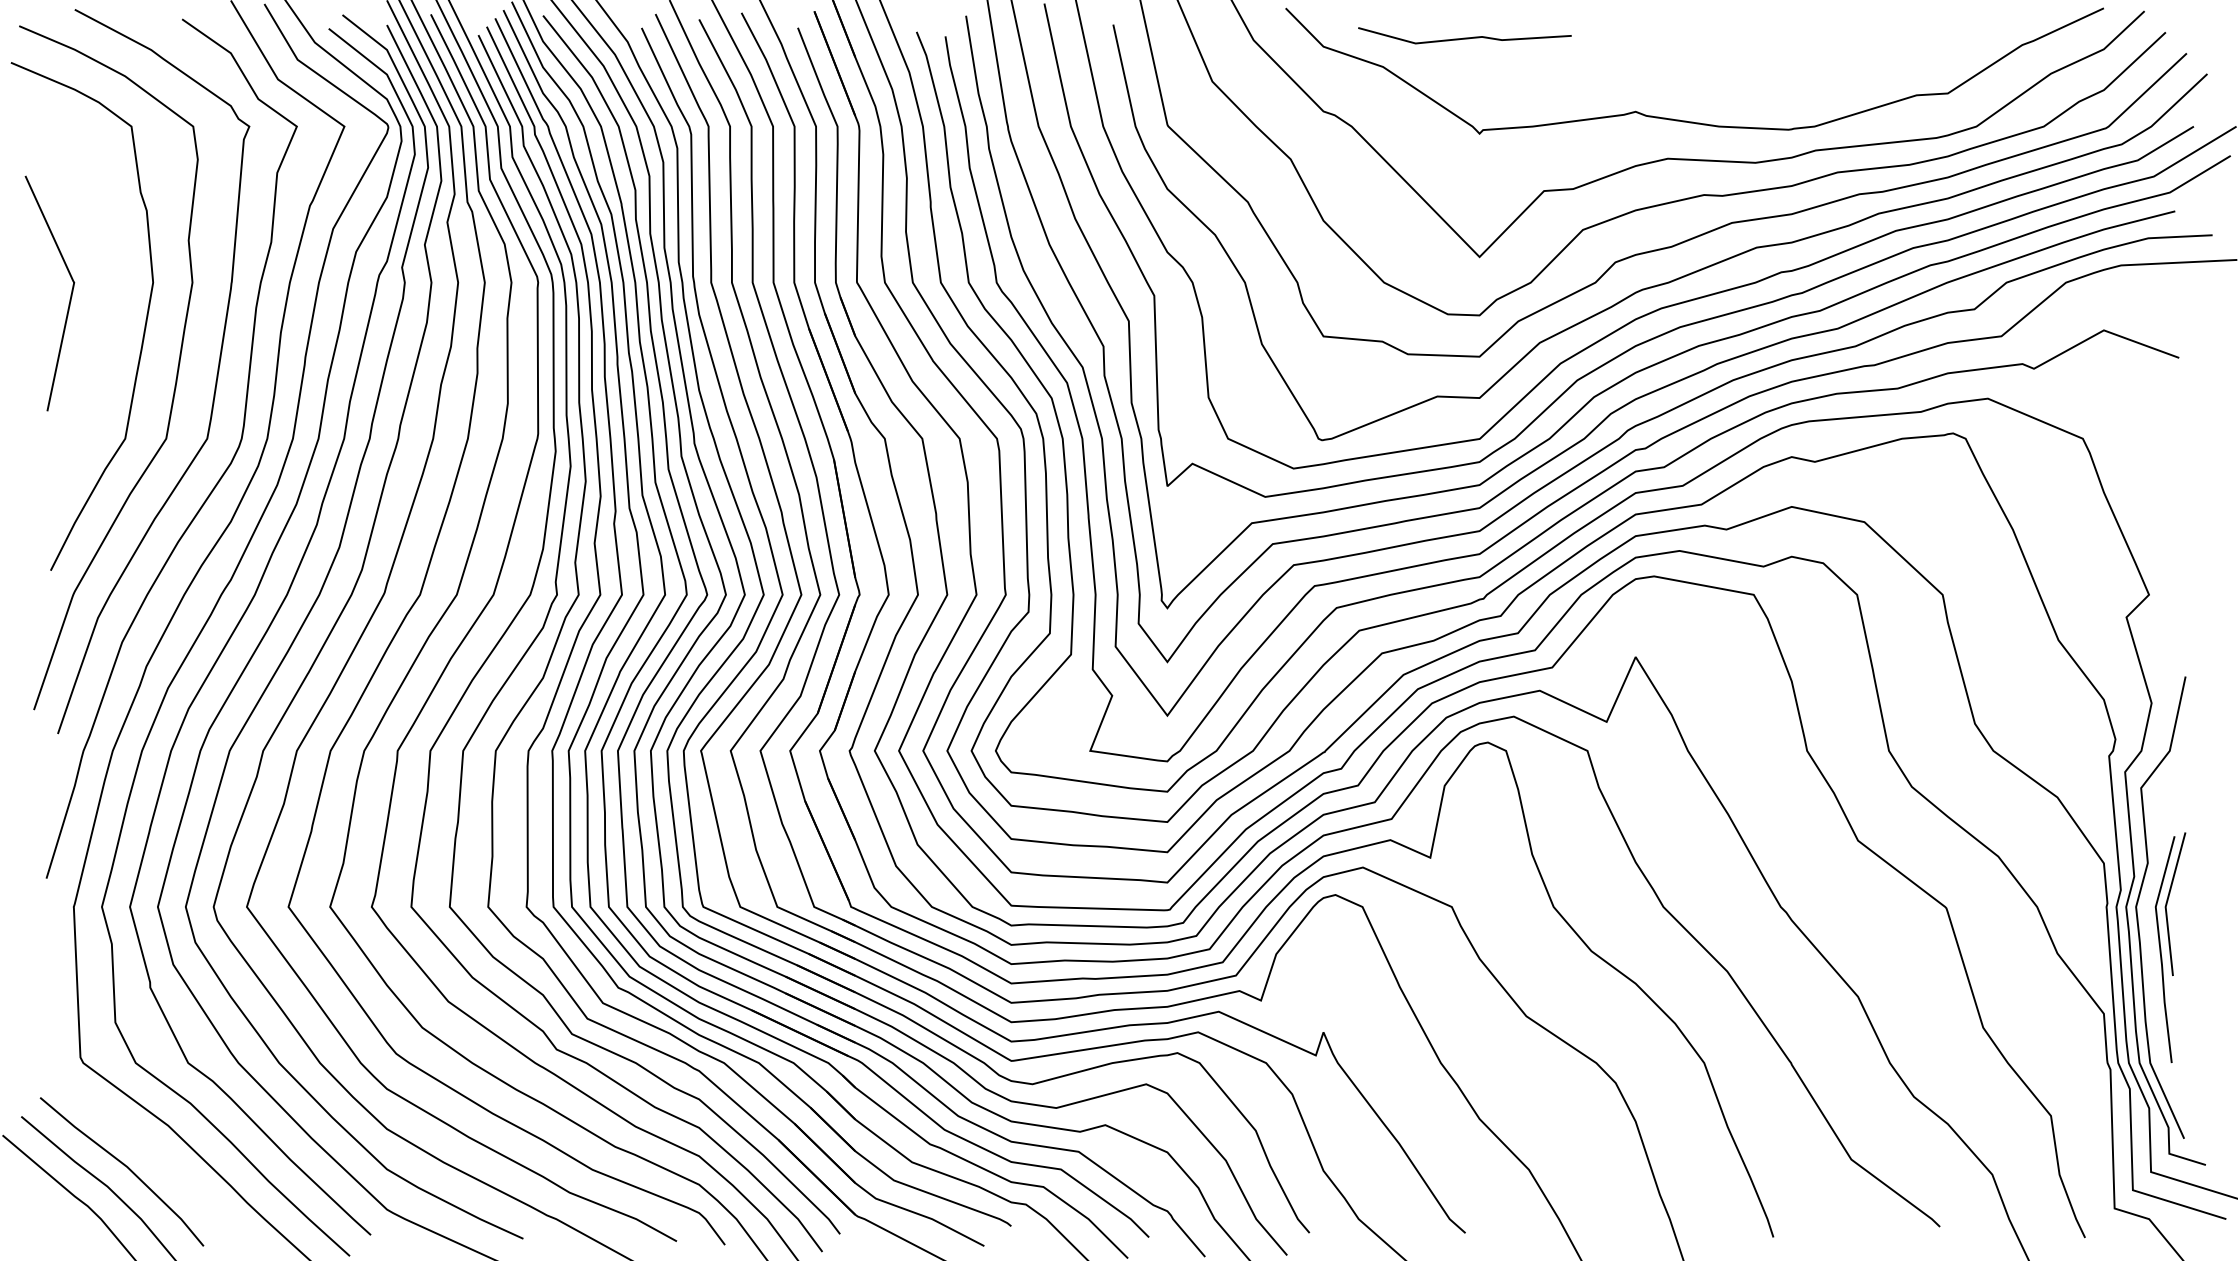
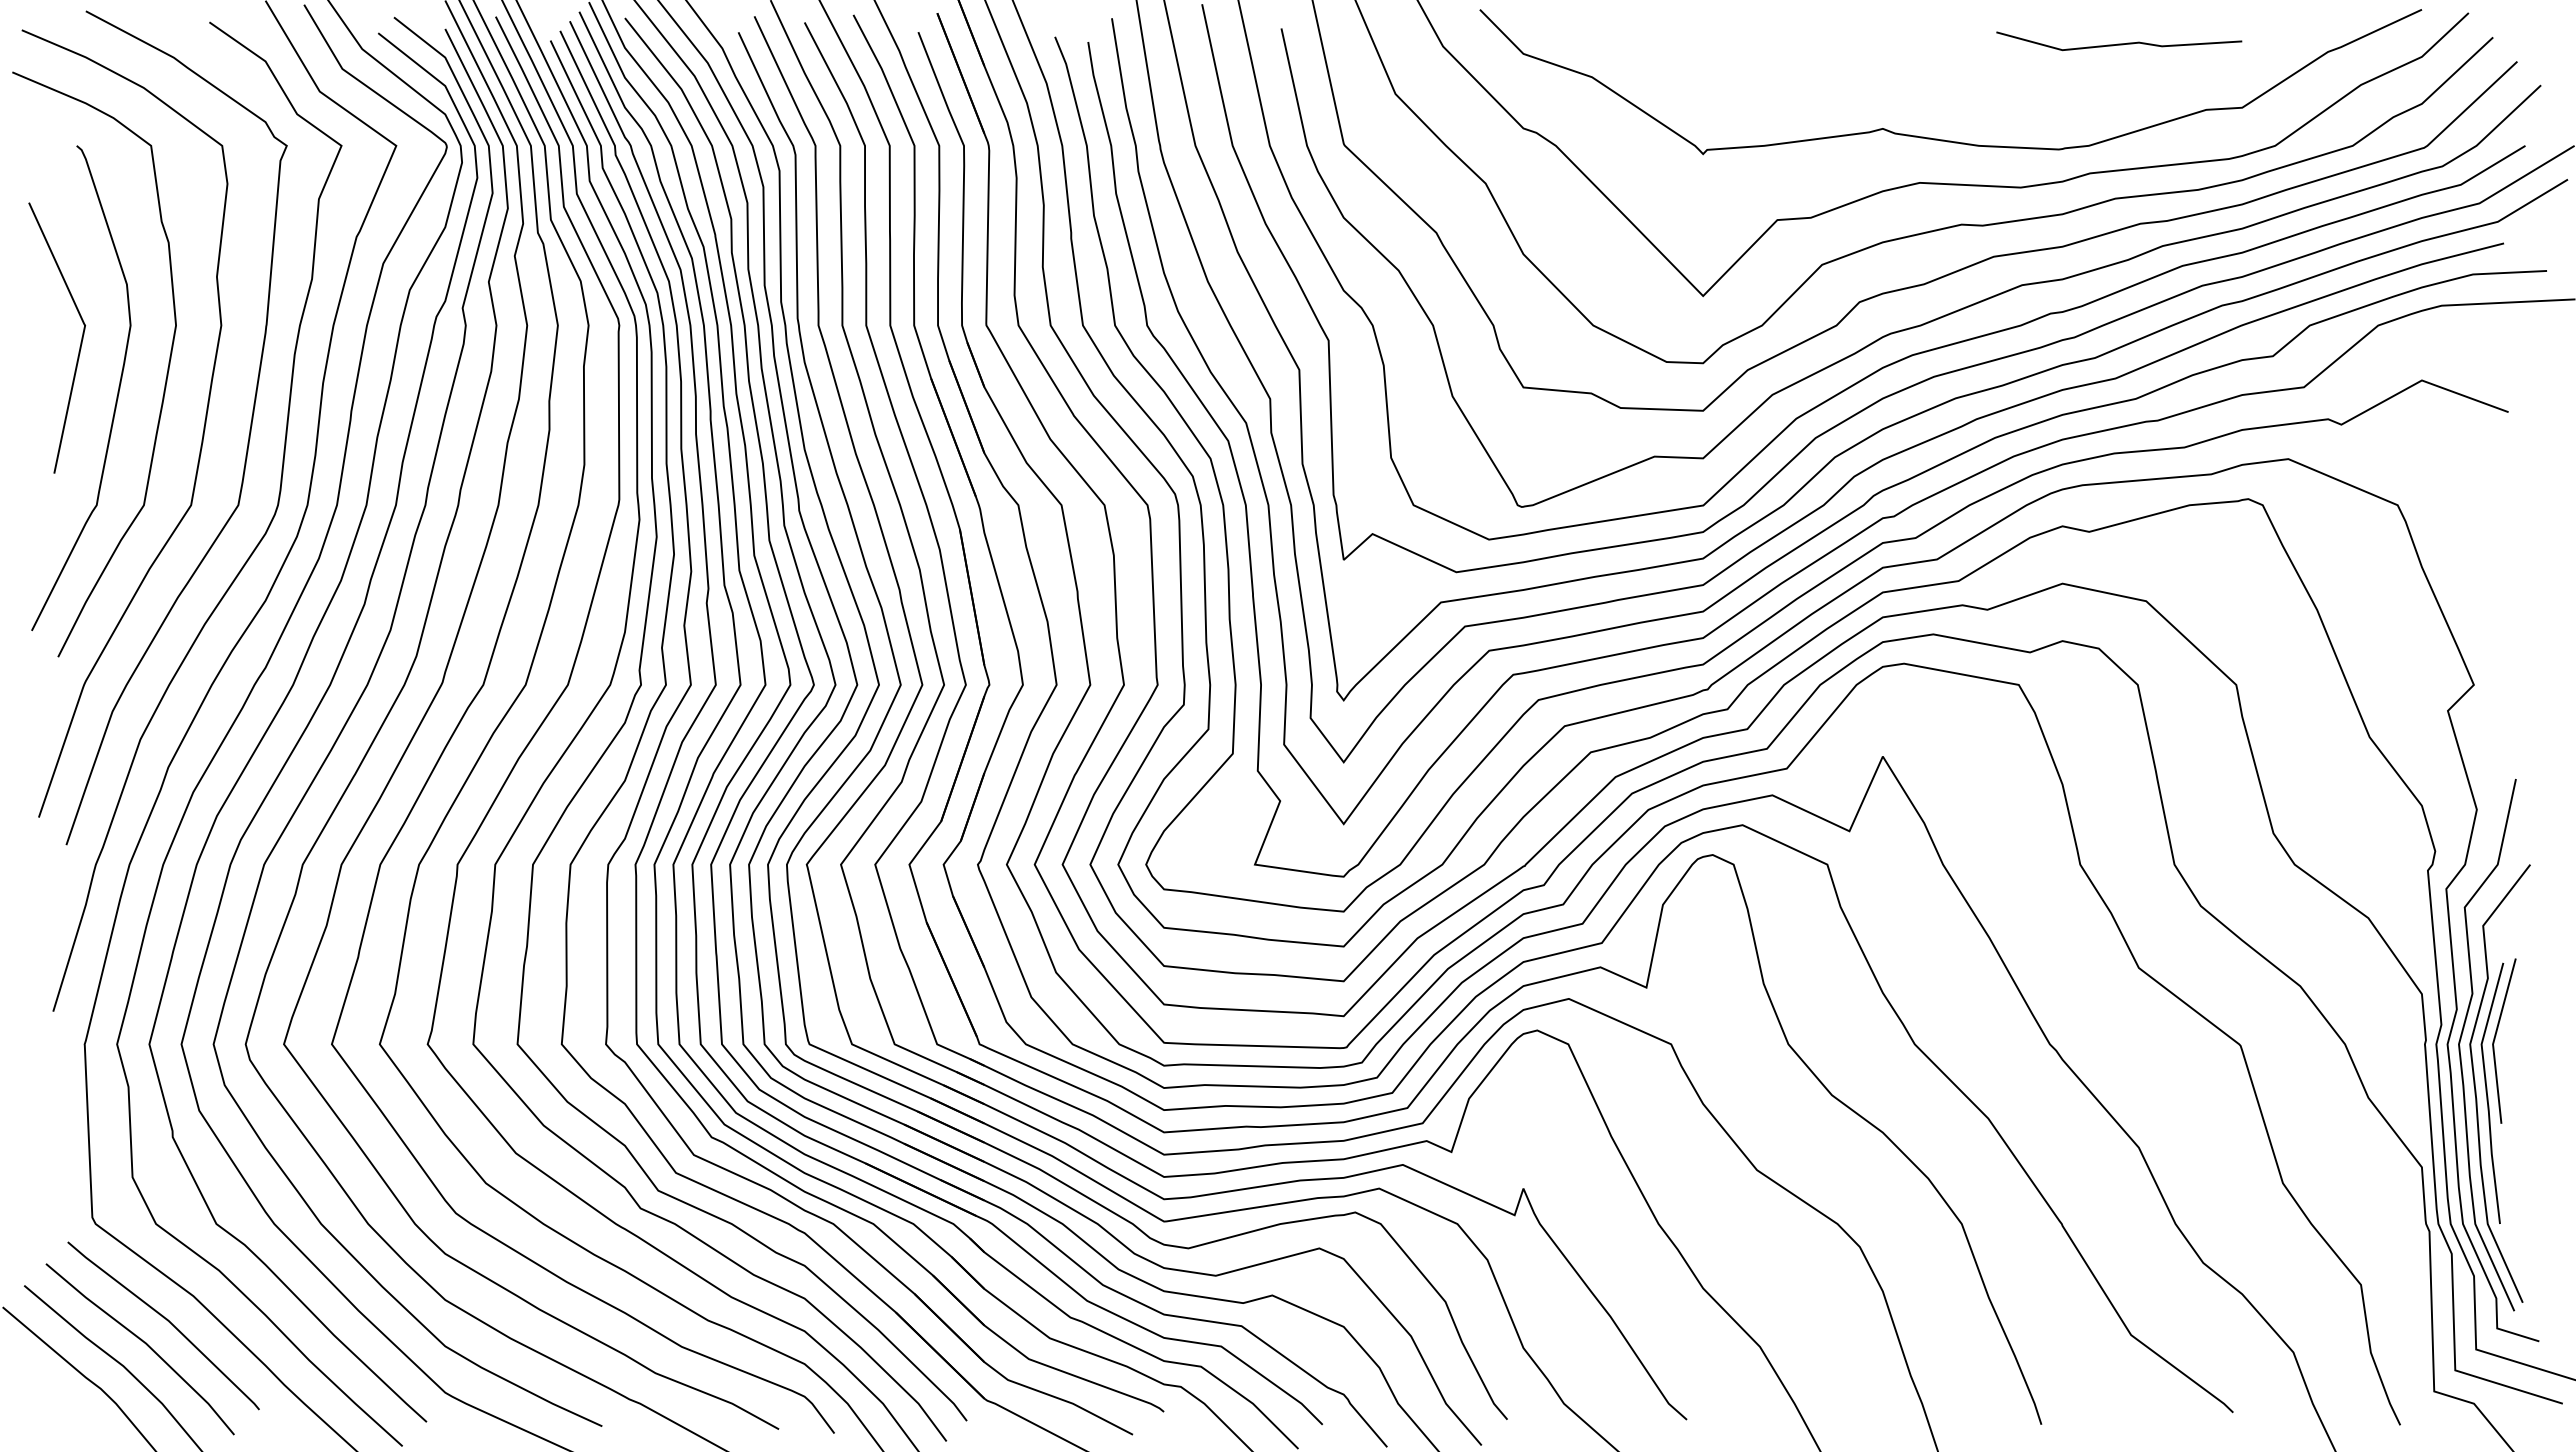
line: (1465, 37) -> (2119, 43), moved
curve: (101, 344) -> (116, 396), added
curve: (2151, 946) -> (2476, 1089), added
line: (145, 1147) -> (167, 1321), added

